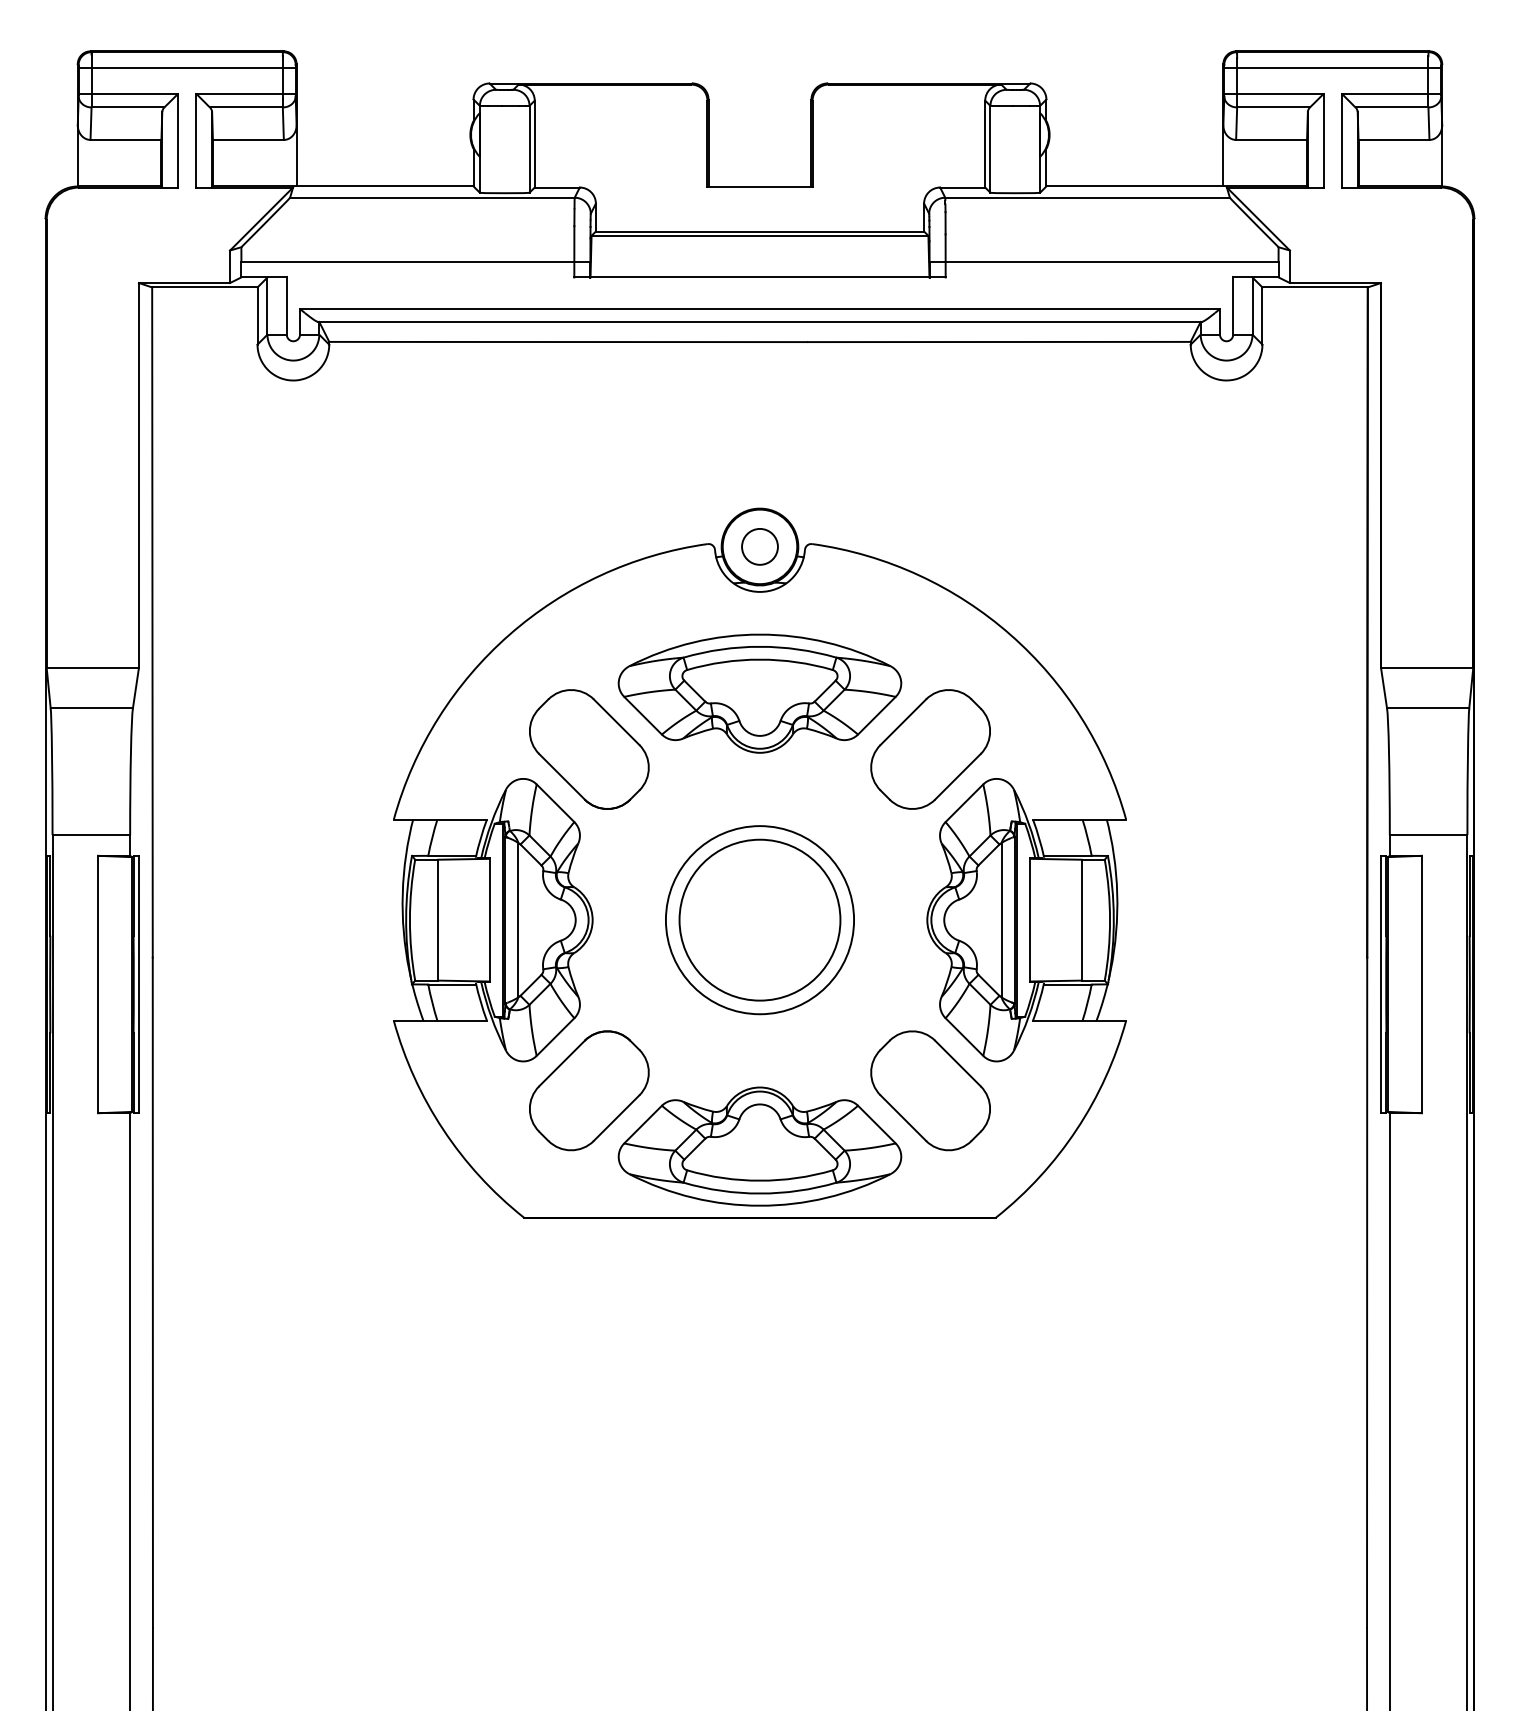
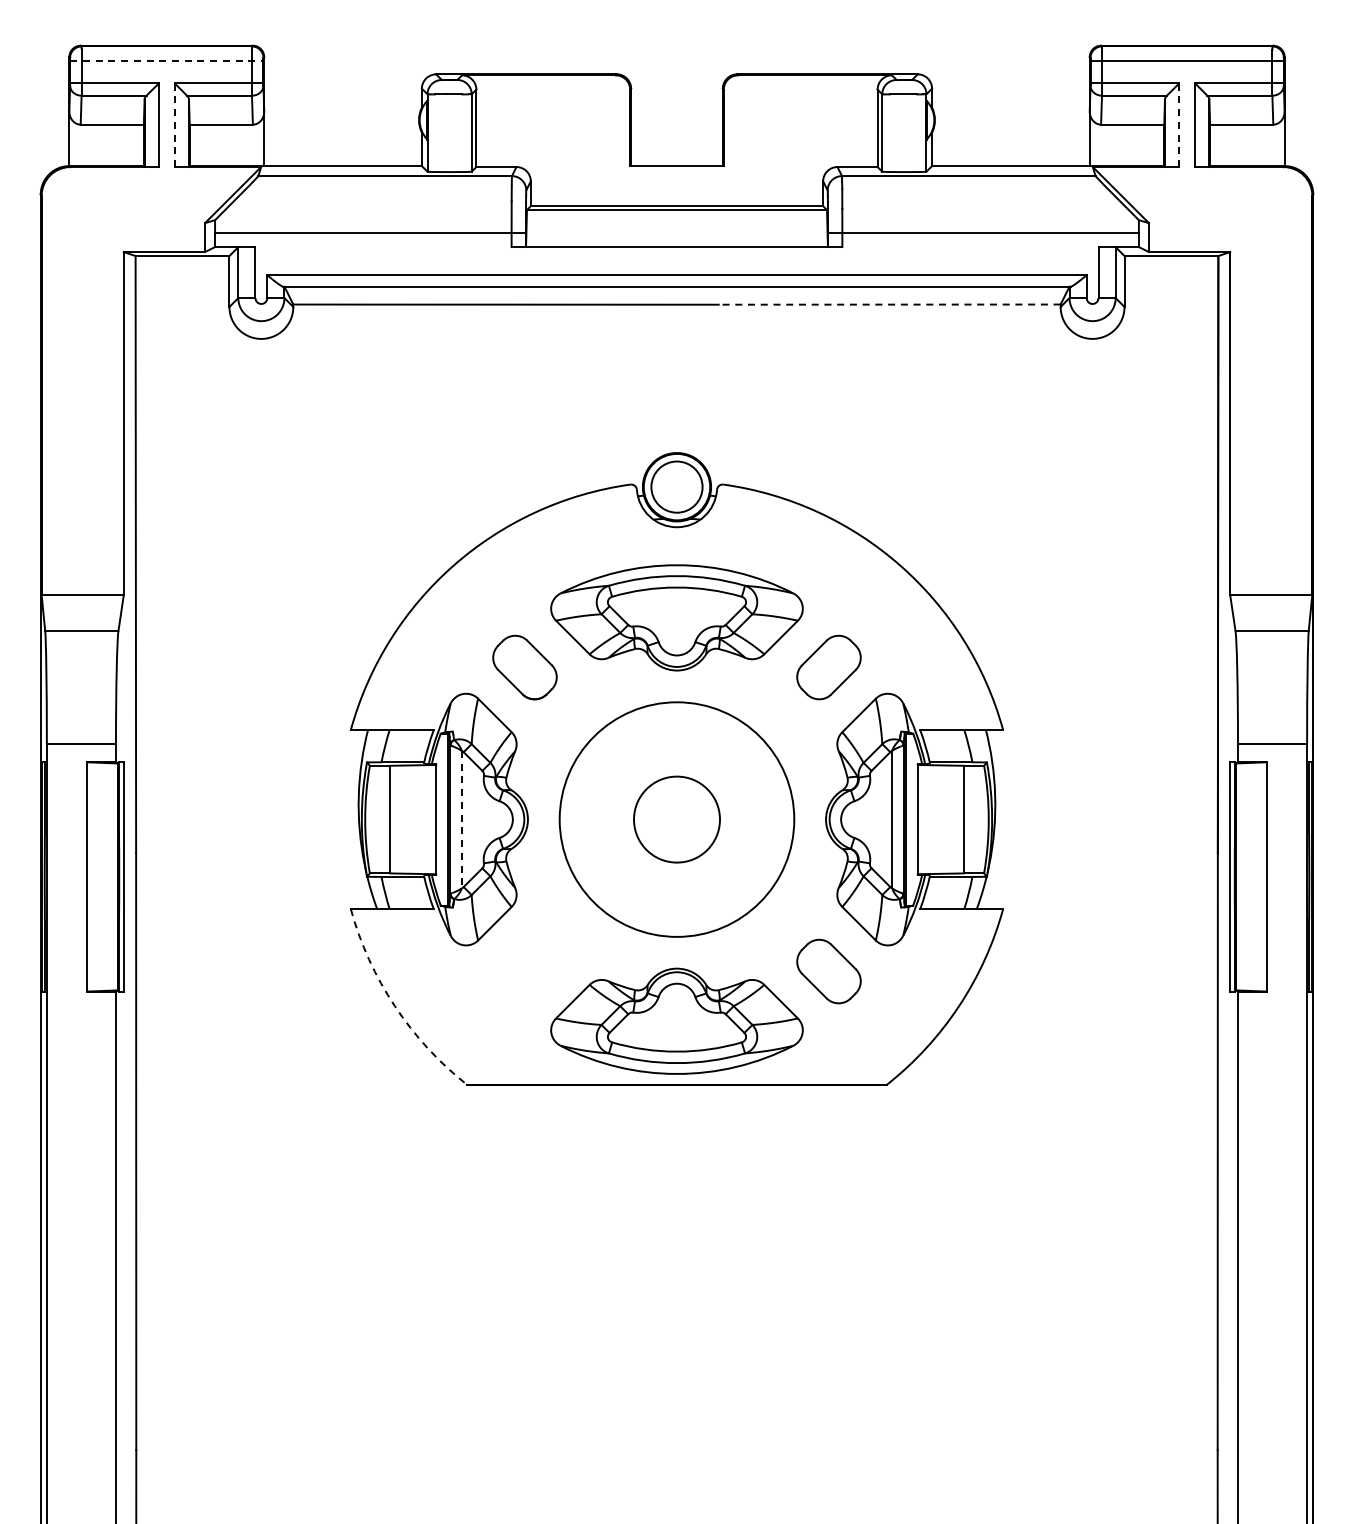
line: (186, 67) -> (166, 60), solid -> dashed
line: (195, 140) -> (174, 125), solid -> dashed
line: (1324, 140) -> (1179, 125), solid -> dashed
line: (998, 341) -> (889, 304), solid -> dashed
circle: (759, 547) -> (676, 487), size x1.6
part: (588, 749) -> (524, 667), size x0.6
part: (930, 749) -> (828, 667), size x0.6
line: (518, 920) -> (461, 819), solid -> dashed
circle: (759, 920) -> (676, 819), size x0.6
circle: (759, 920) -> (676, 819), size x1.4
part: (588, 1090) -> (524, 971), removed
part: (930, 1090) -> (828, 971), size x0.6
arc: (442, 1130) -> (394, 1006), solid -> dashed

